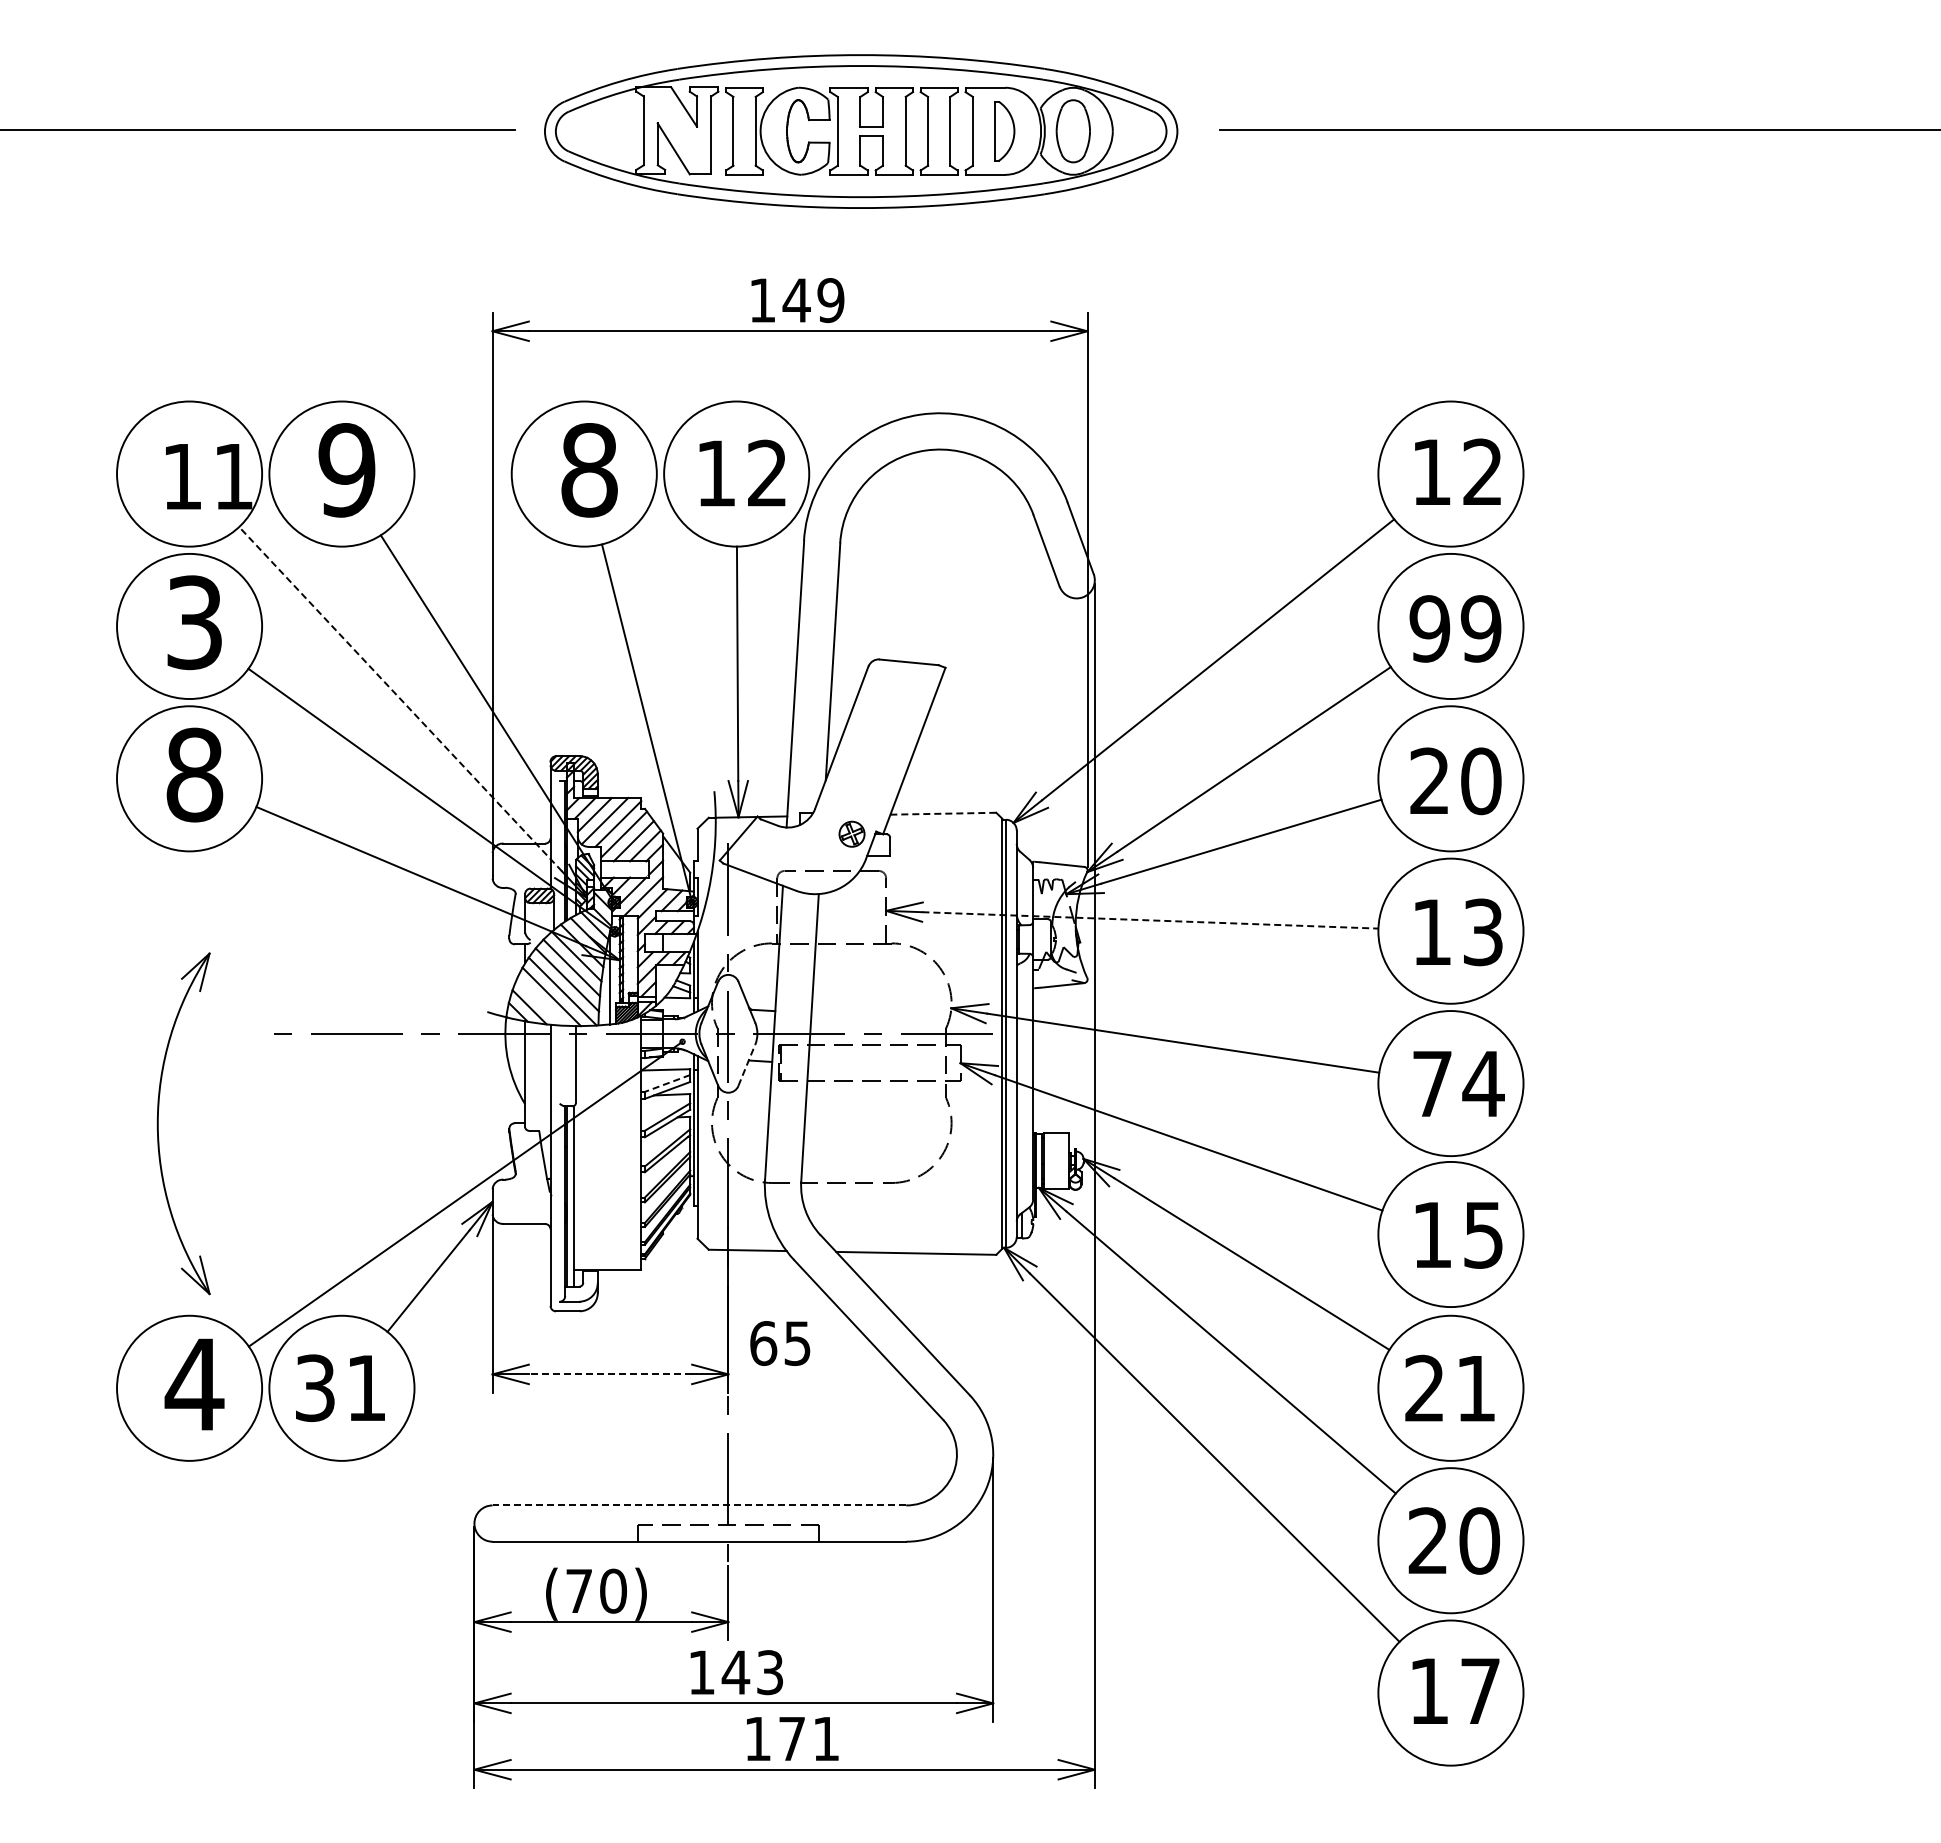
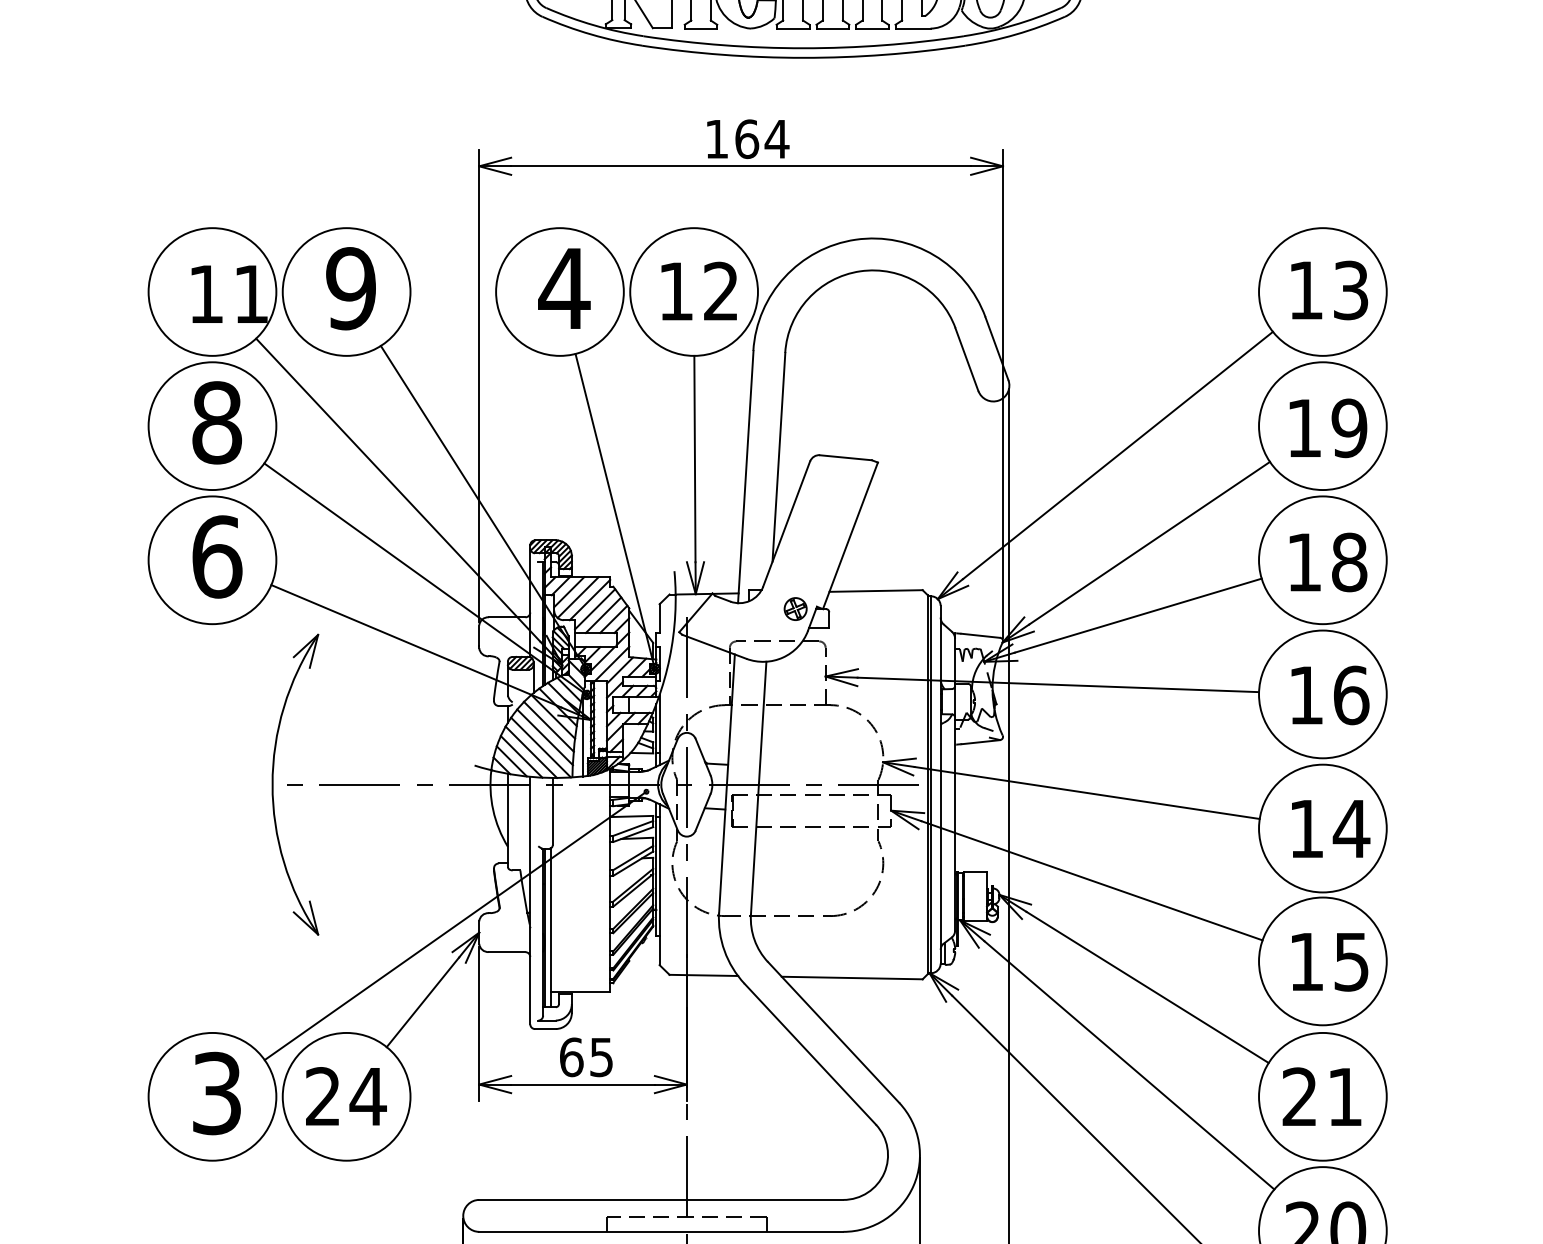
text: (813, 300) -> (761, 139), 149 -> 164
text: (589, 470) -> (564, 288), 8 -> 4
text: (1482, 472) -> (1350, 290), 12 -> 13
text: (194, 622) -> (216, 422), 3 -> 8
text: (1429, 628) -> (1304, 427), 99 -> 19
line: (400, 698) -> (398, 489), dashed -> solid
text: (194, 774) -> (216, 556), 8 -> 6
text: (1455, 780) -> (1326, 561), 20 -> 18
line: (943, 813) -> (876, 590), dashed -> solid
line: (1150, 920) -> (1058, 685), dashed -> solid
text: (1483, 932) -> (1351, 695), 13 -> 16
line: (540, 1001) -> (521, 756), added
line: (747, 1064) -> (703, 811), dashed -> solid
line: (667, 1083) -> (633, 828), dashed -> solid
text: (1432, 1083) -> (1306, 828), 74 -> 14
part: (158, 1123) -> (273, 784), moved
text: (780, 1343) -> (586, 1057), moved
line: (610, 1374) -> (583, 1084), dashed -> solid
text: (194, 1384) -> (216, 1093), 4 -> 3
text: (341, 1388) -> (346, 1096), 31 -> 24
line: (699, 1505) -> (661, 1199), dashed -> solid

